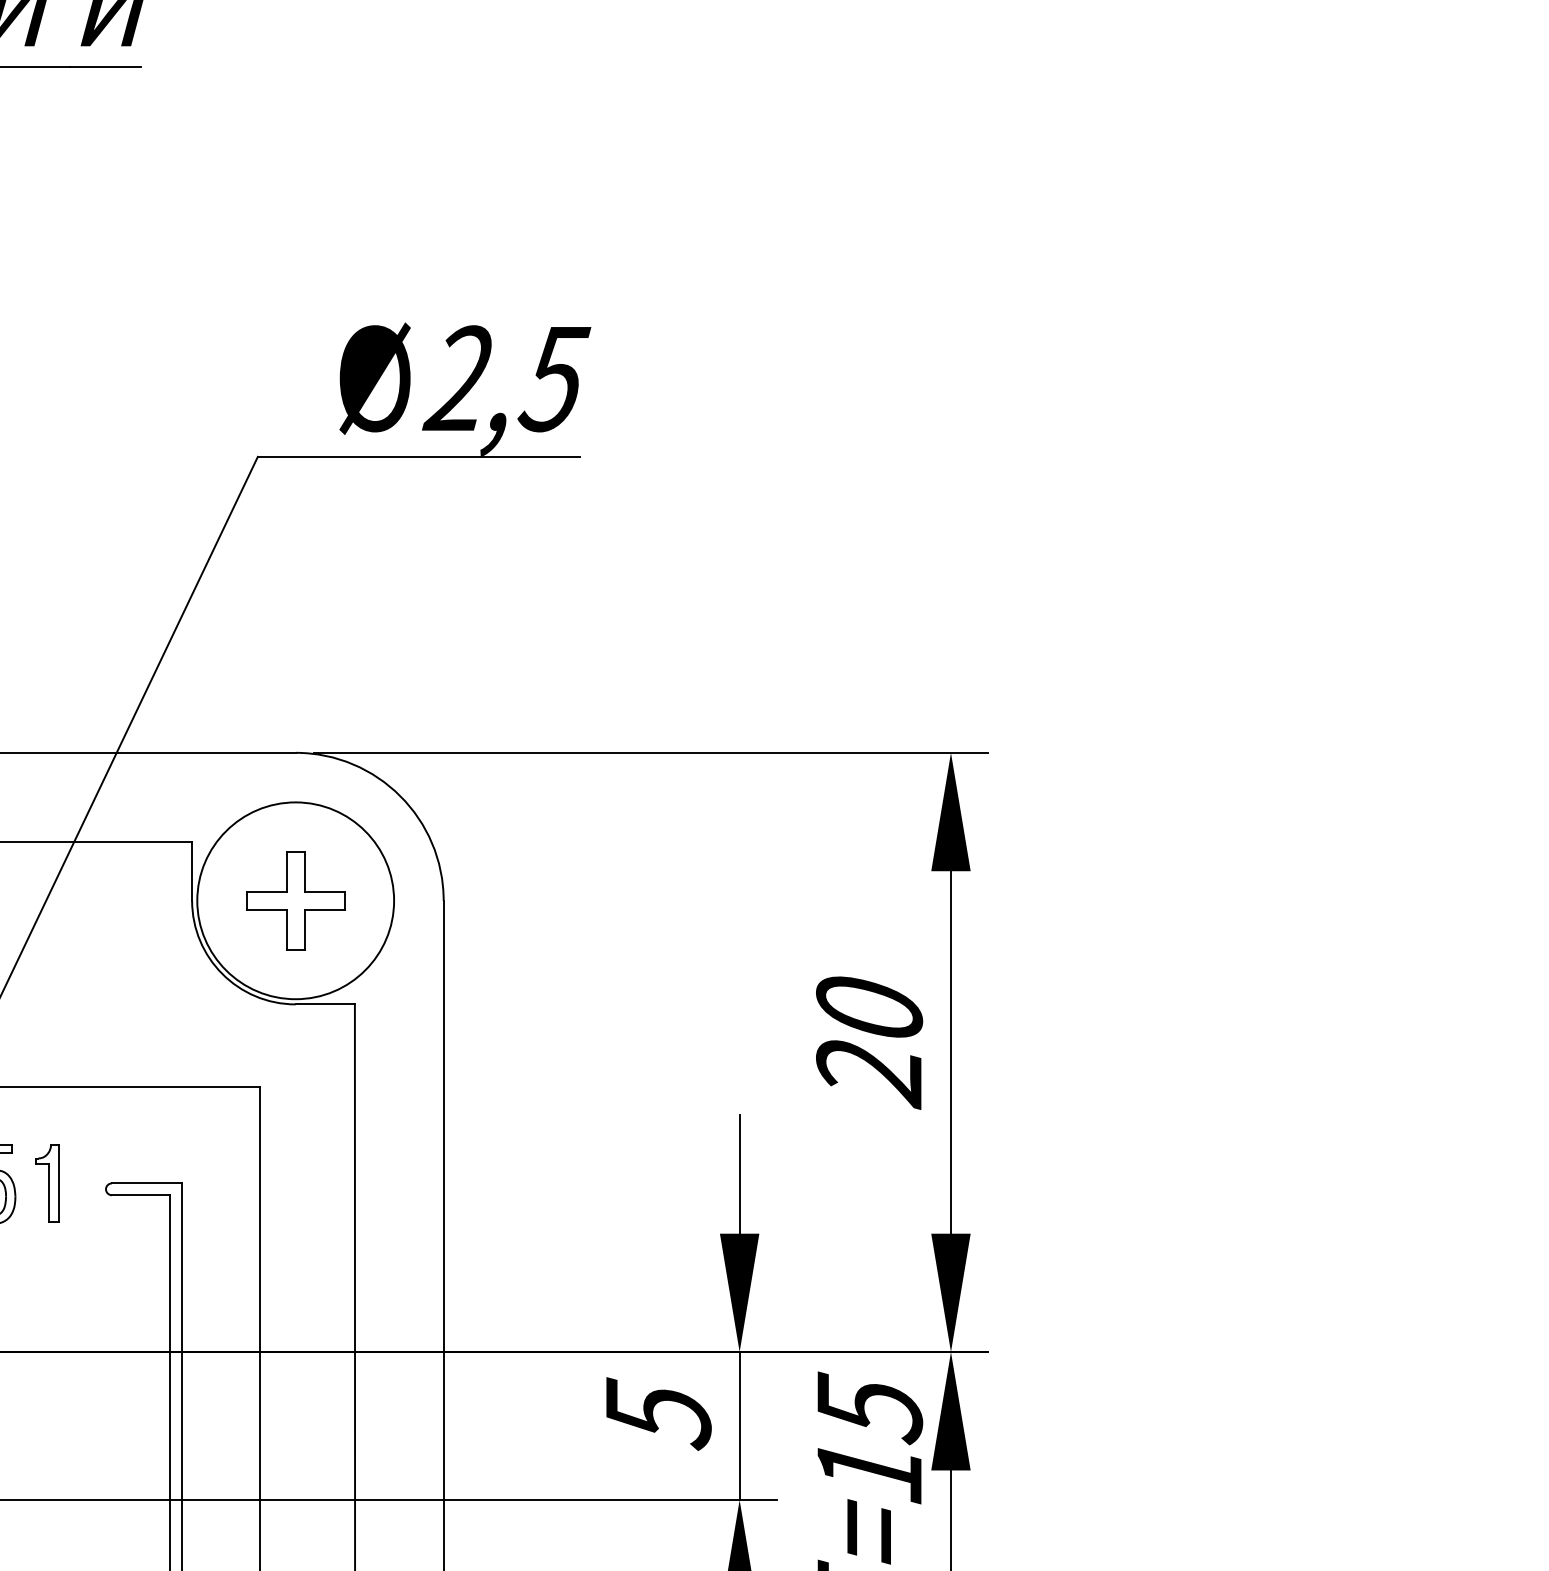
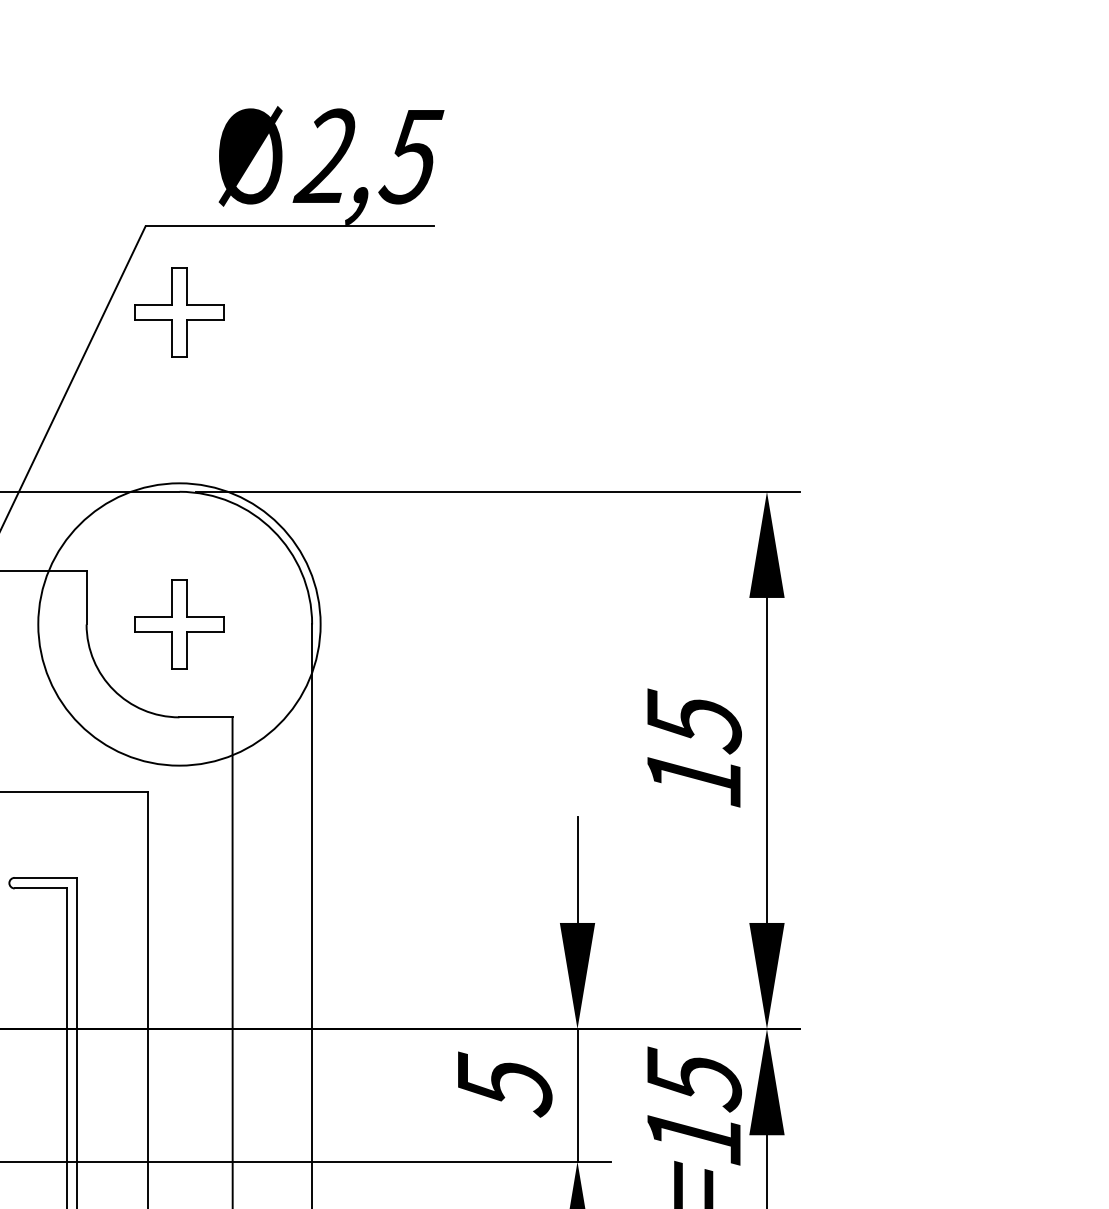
part: (295, 552) -> (179, 312), added
circle: (295, 900) -> (179, 624), size x1.6
text: (869, 1040) -> (693, 749), 20 -> 15

